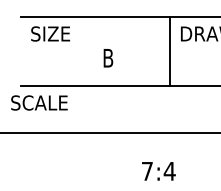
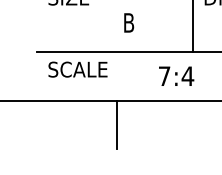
text: (39, 102) -> (78, 69), moved
line: (97, 155) -> (117, 124), added
text: (158, 171) -> (176, 76), moved

